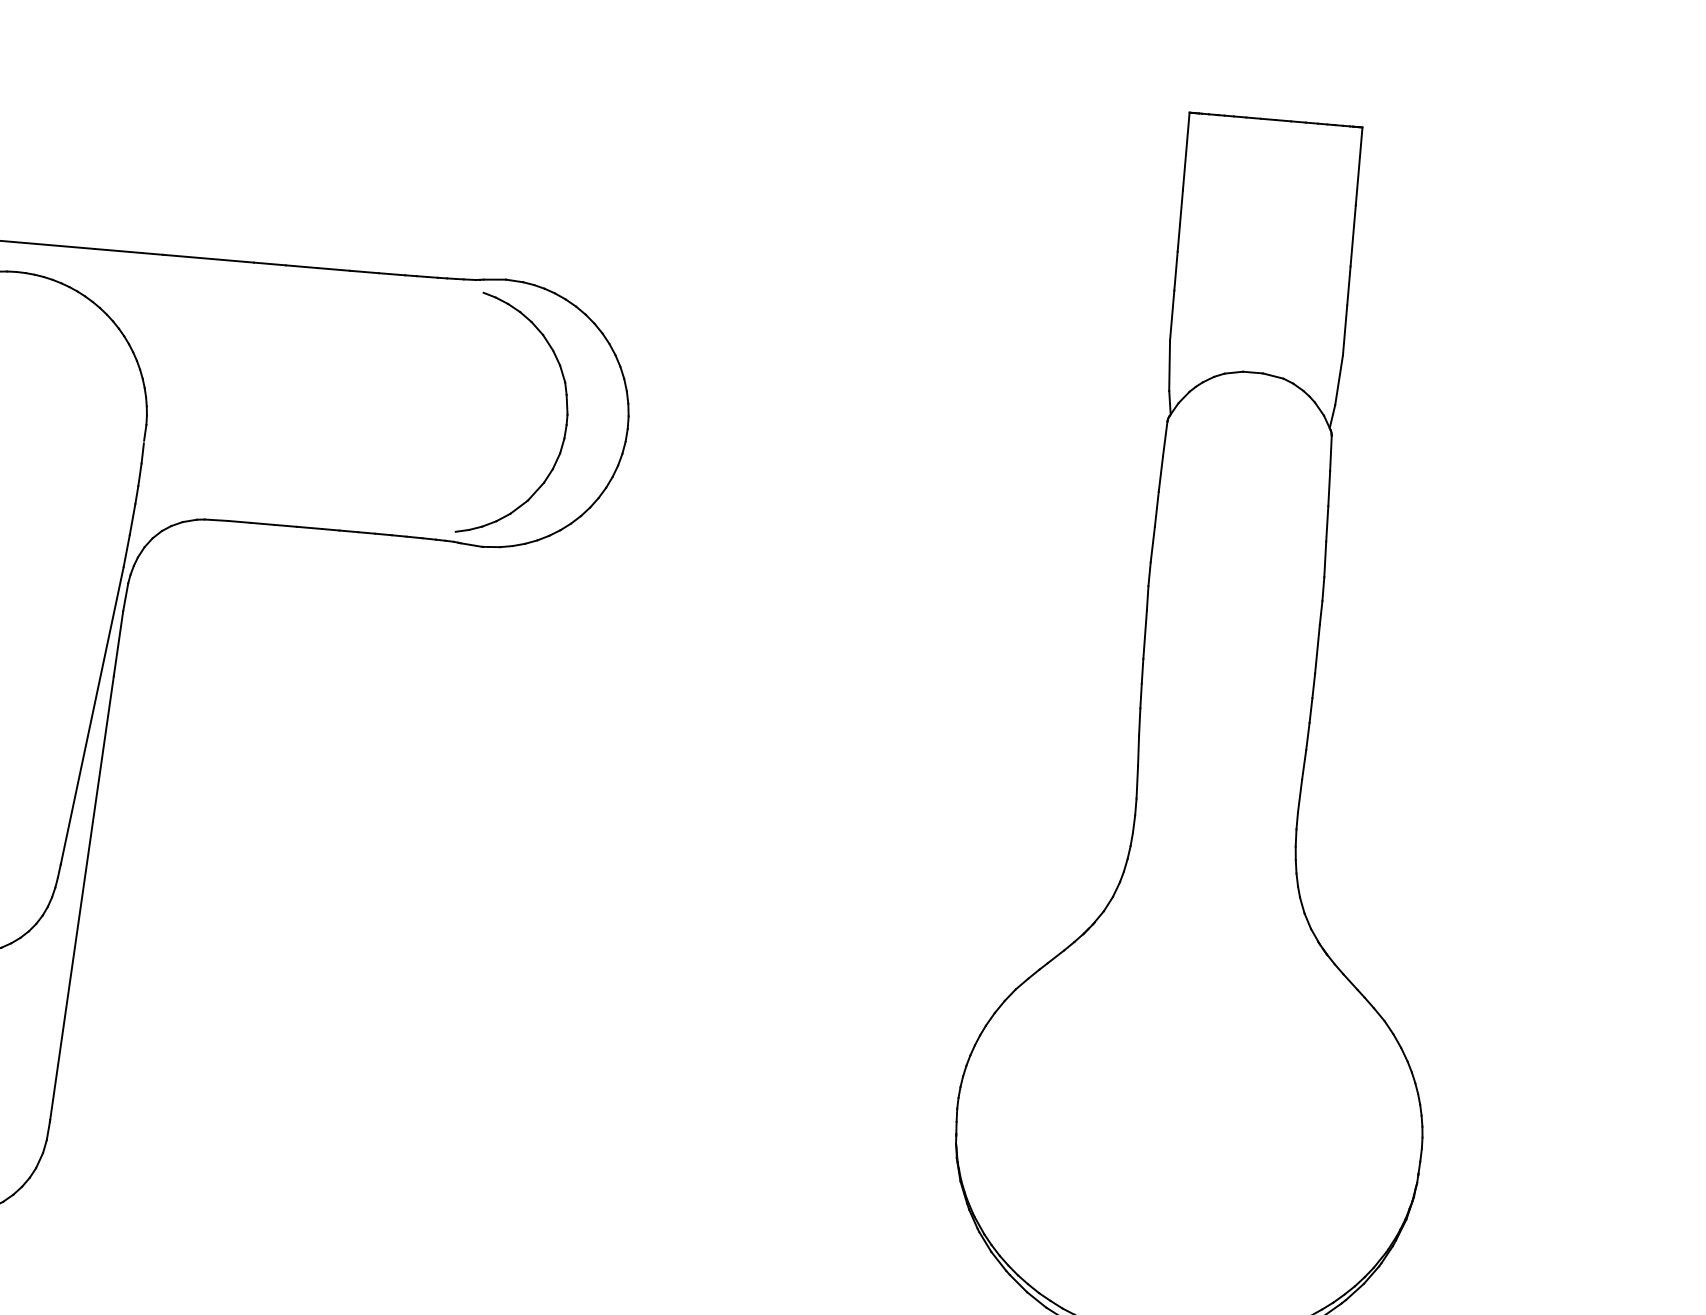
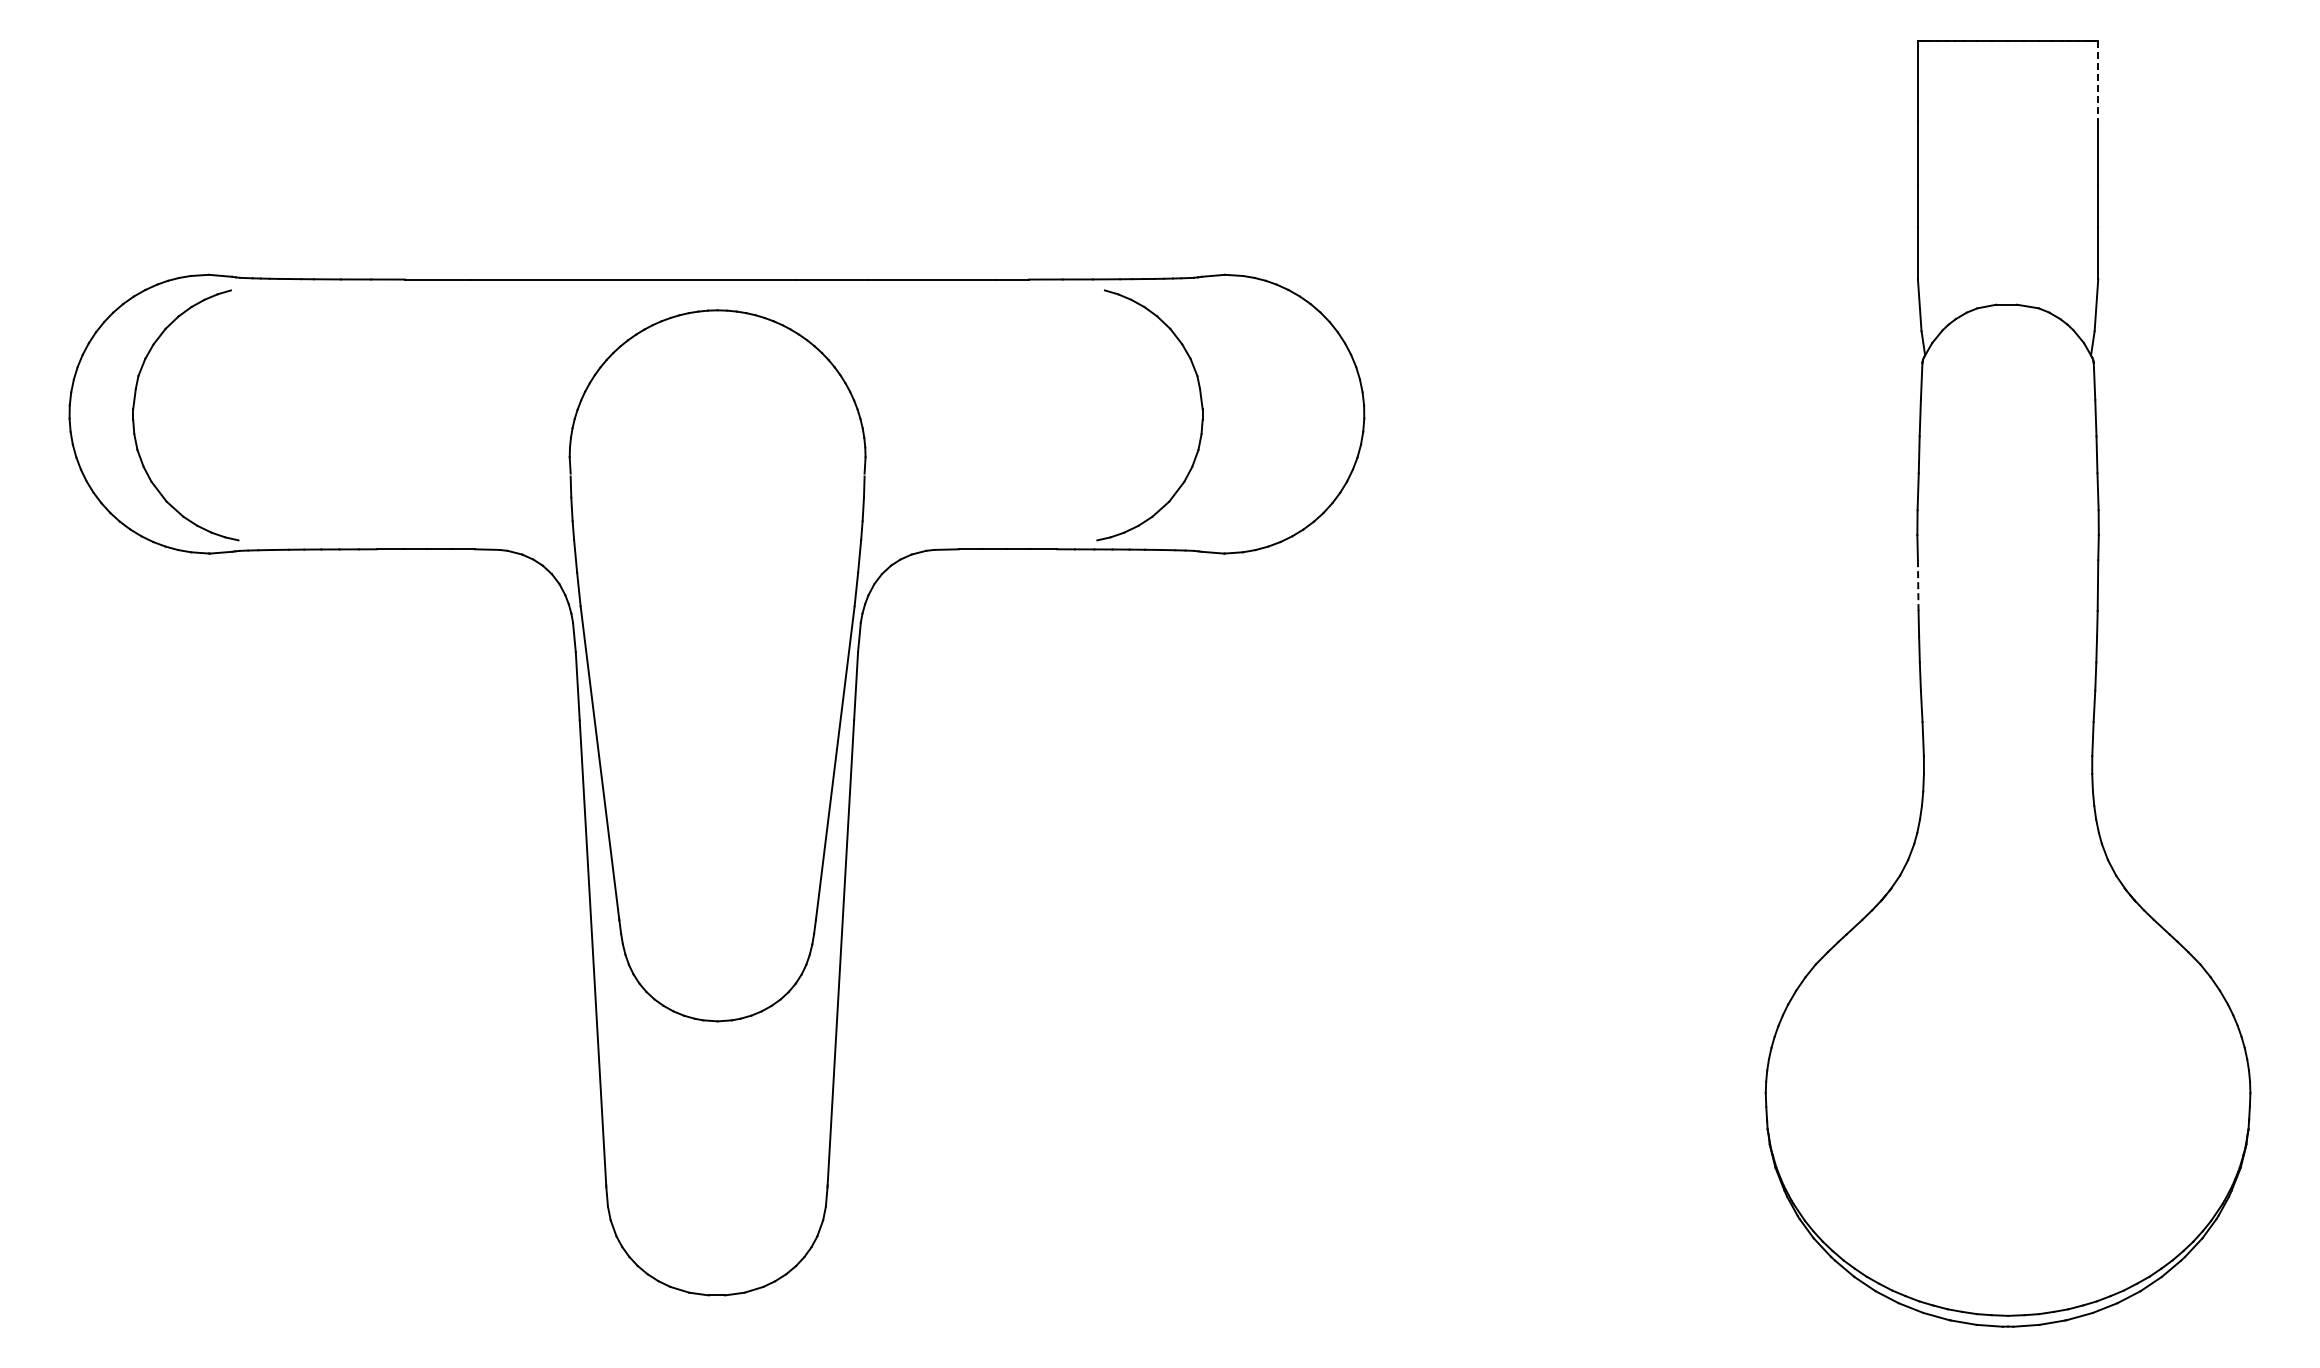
line: (1359, 166) -> (2098, 81), solid -> dashed
part: (565, 424) -> (1201, 419), moved
line: (1145, 635) -> (1918, 586), solid -> dashed

